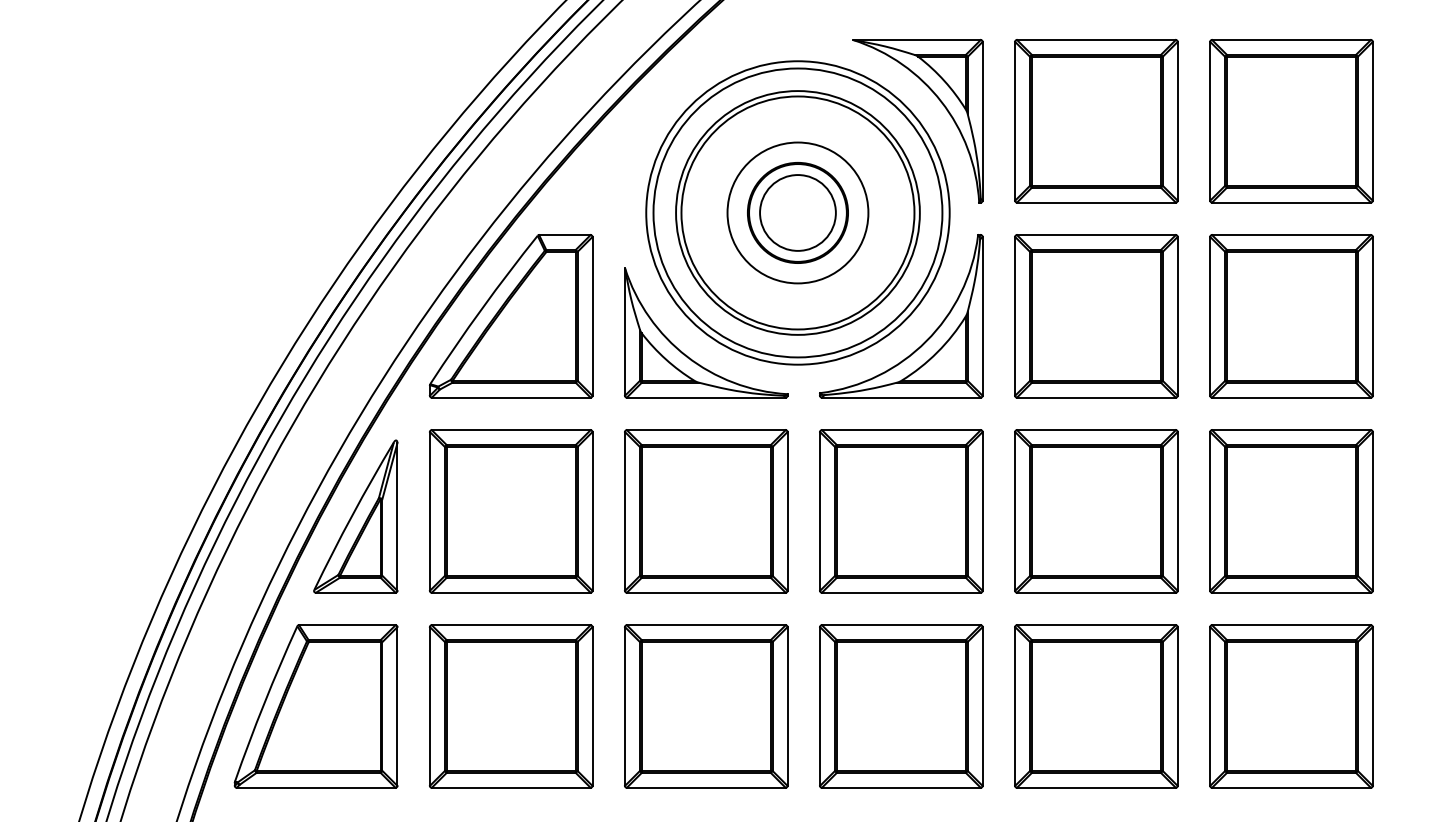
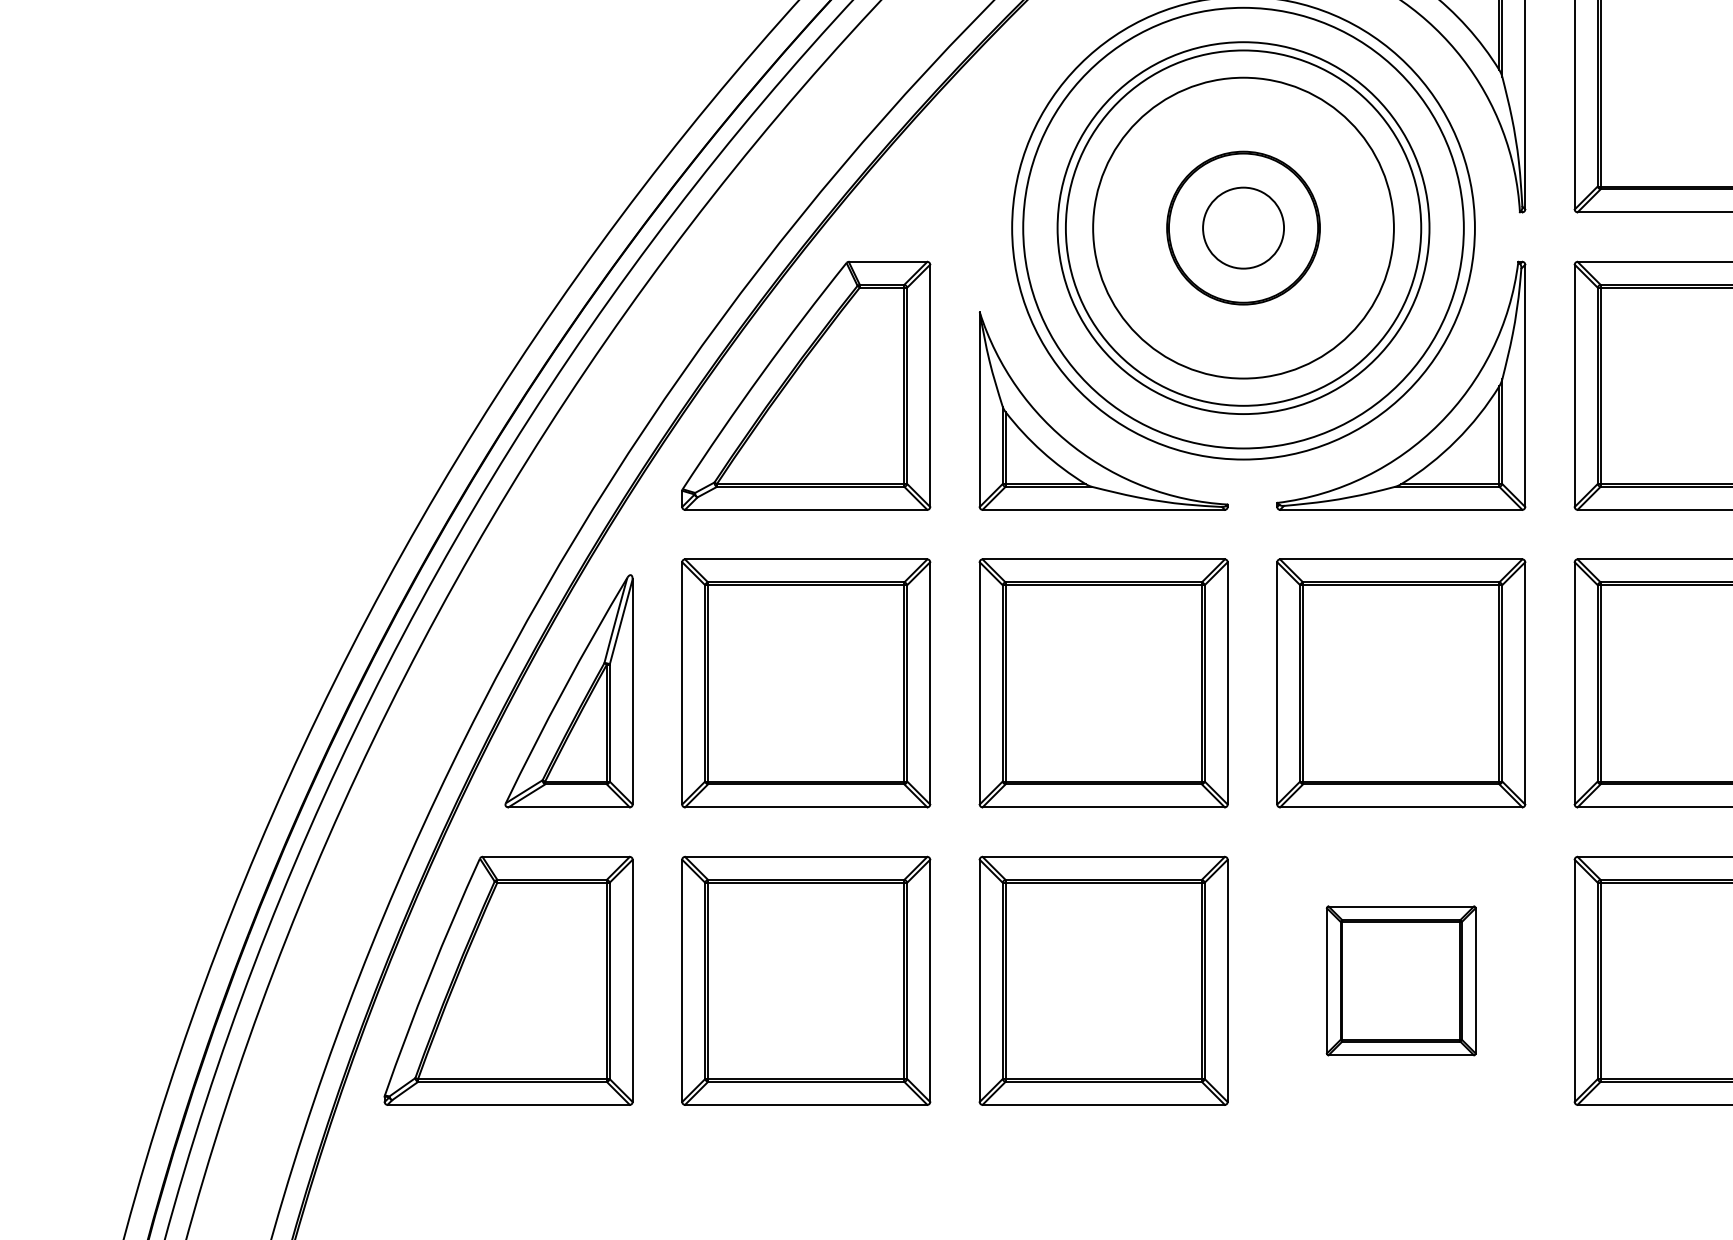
circle: (797, 212) -> (1242, 227), size x0.7
circle: (797, 212) -> (1242, 227), size x1.4
part: (901, 706) -> (1401, 980), size x0.6

